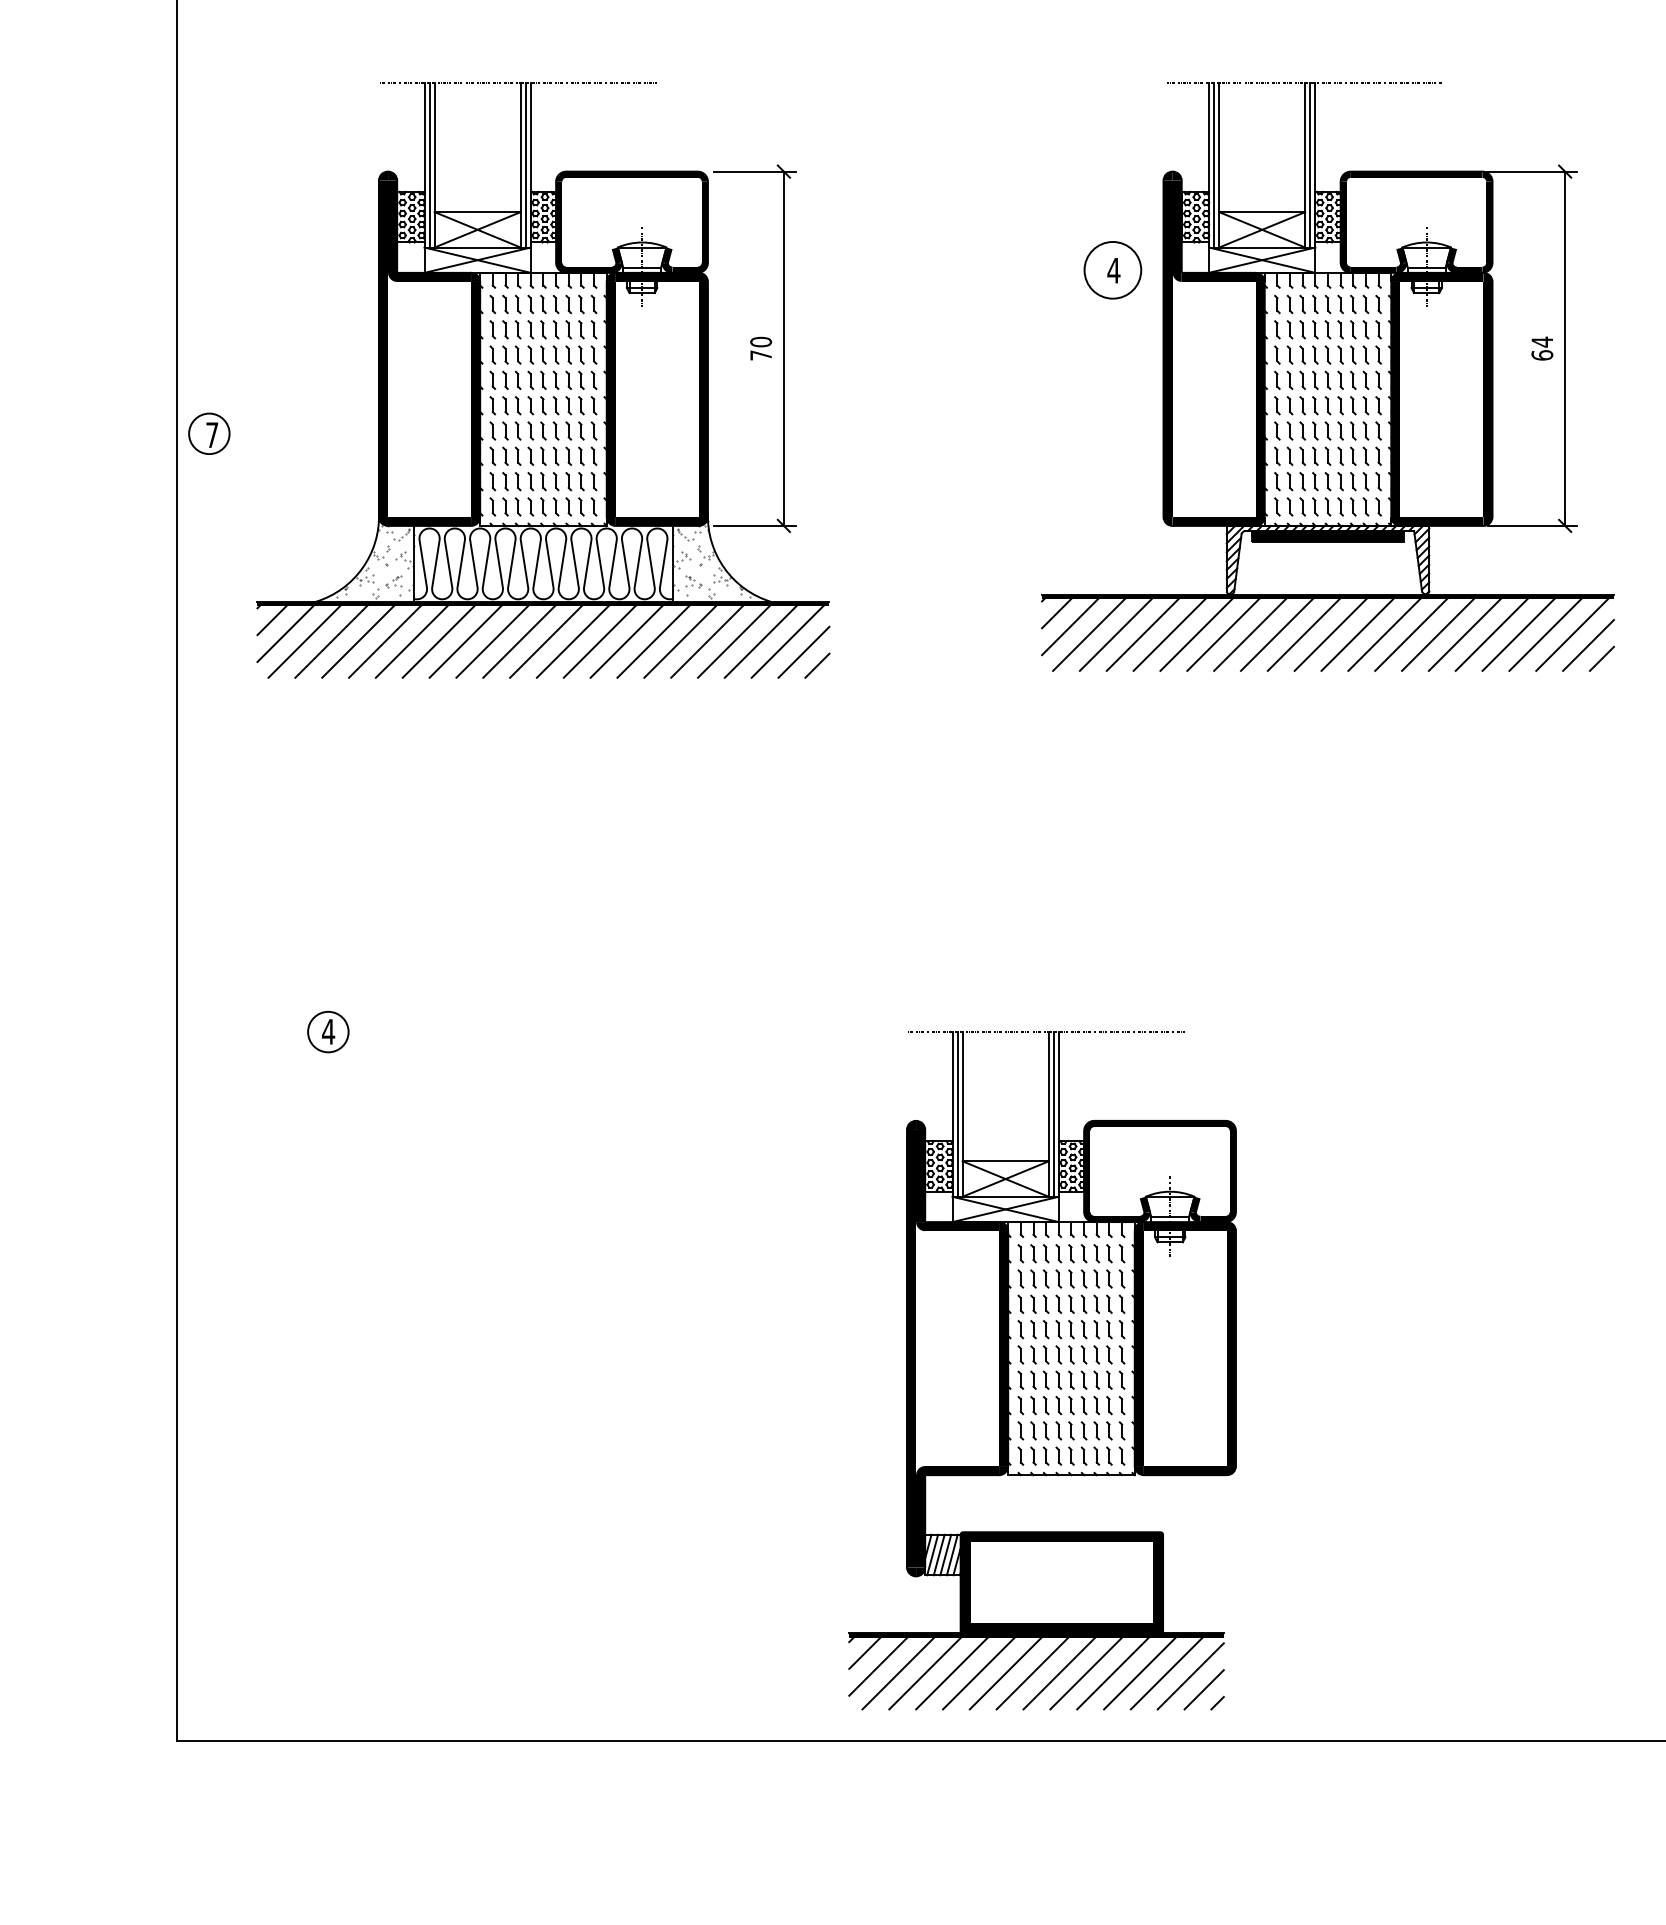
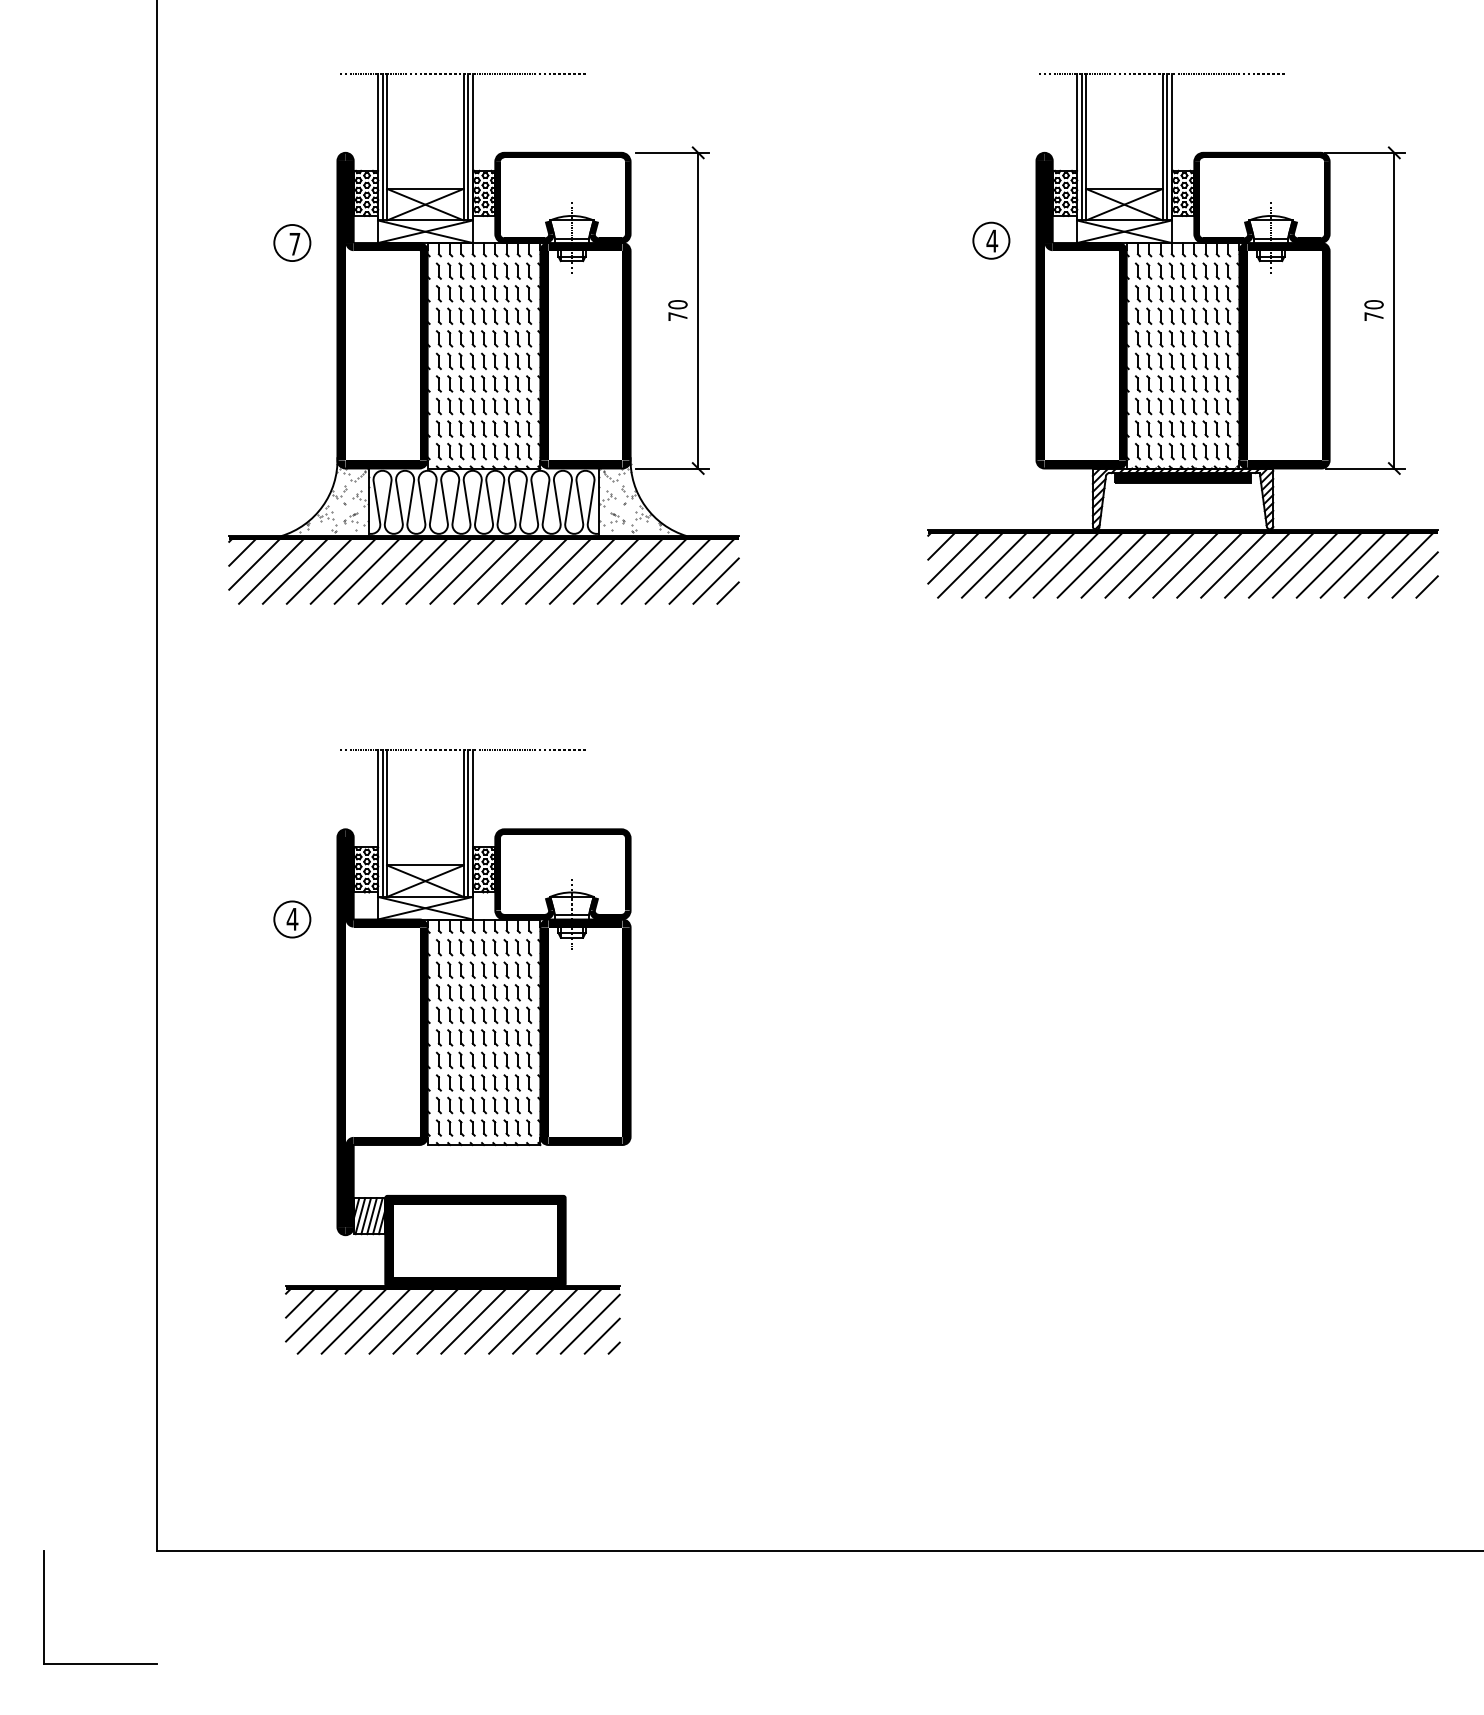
circle: (1112, 270) -> (991, 240), size x0.71
text: (1542, 348) -> (1374, 310), 64 -> 70
part: (209, 433) -> (292, 242), moved
part: (1042, 1370) -> (458, 1051), moved
part: (50, 1803) -> (44, 1606), added

